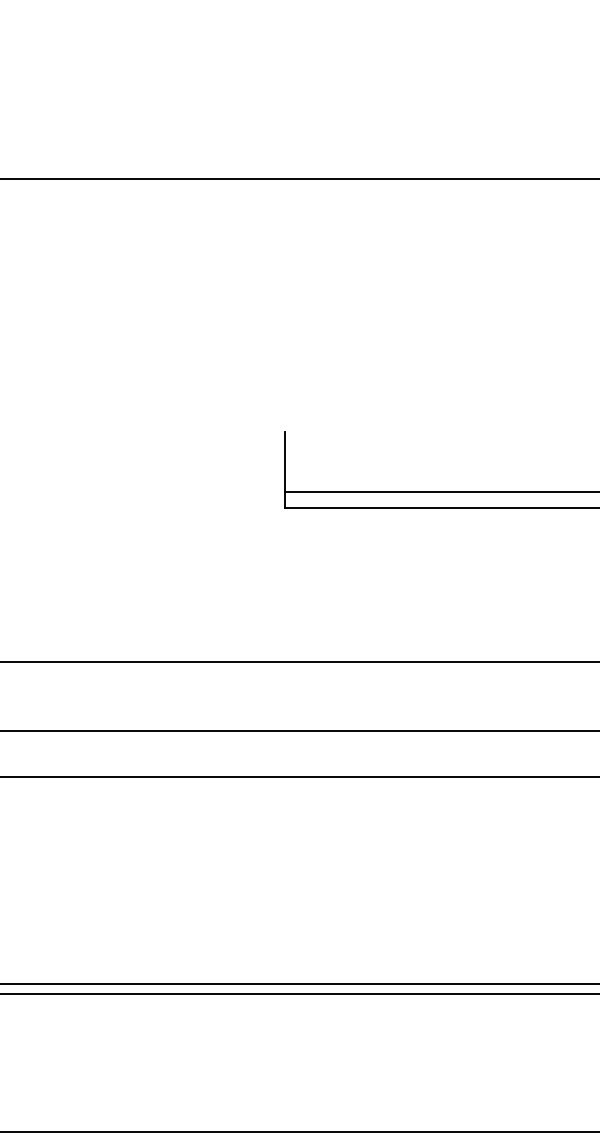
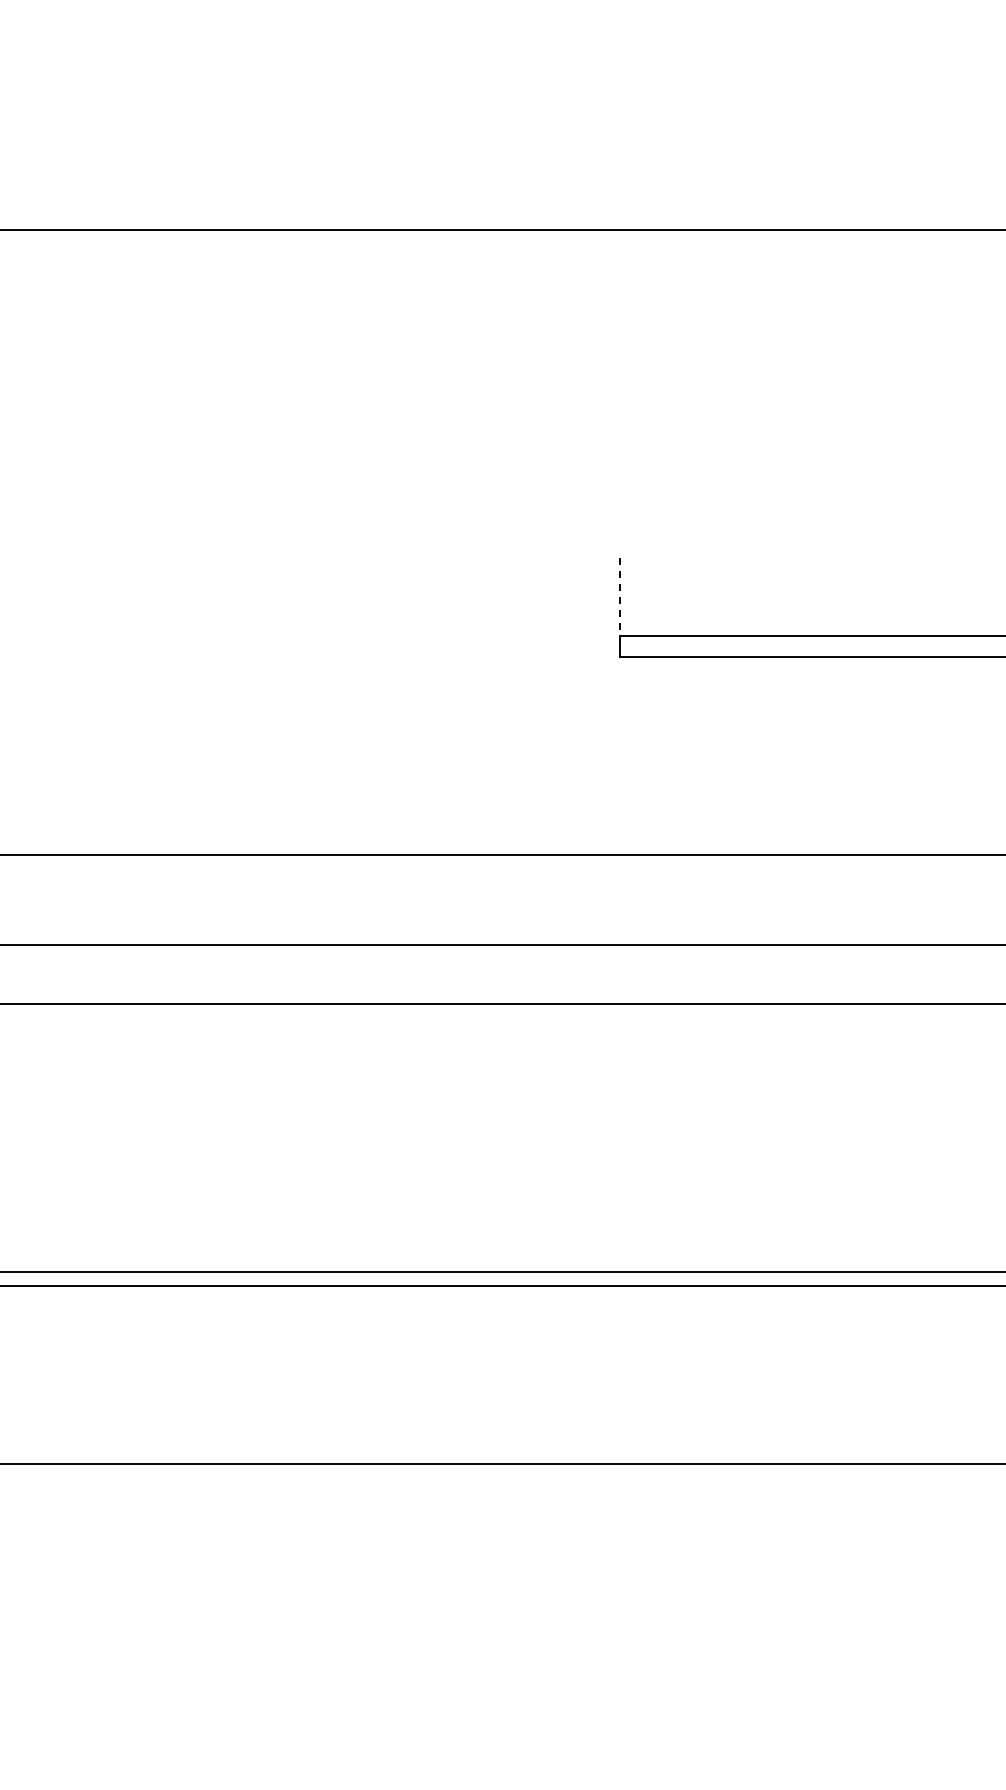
line: (284, 461) -> (619, 596), solid -> dashed

